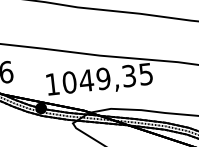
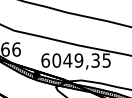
text: (52, 84) -> (45, 60), 1049,35 -> 6049,35

